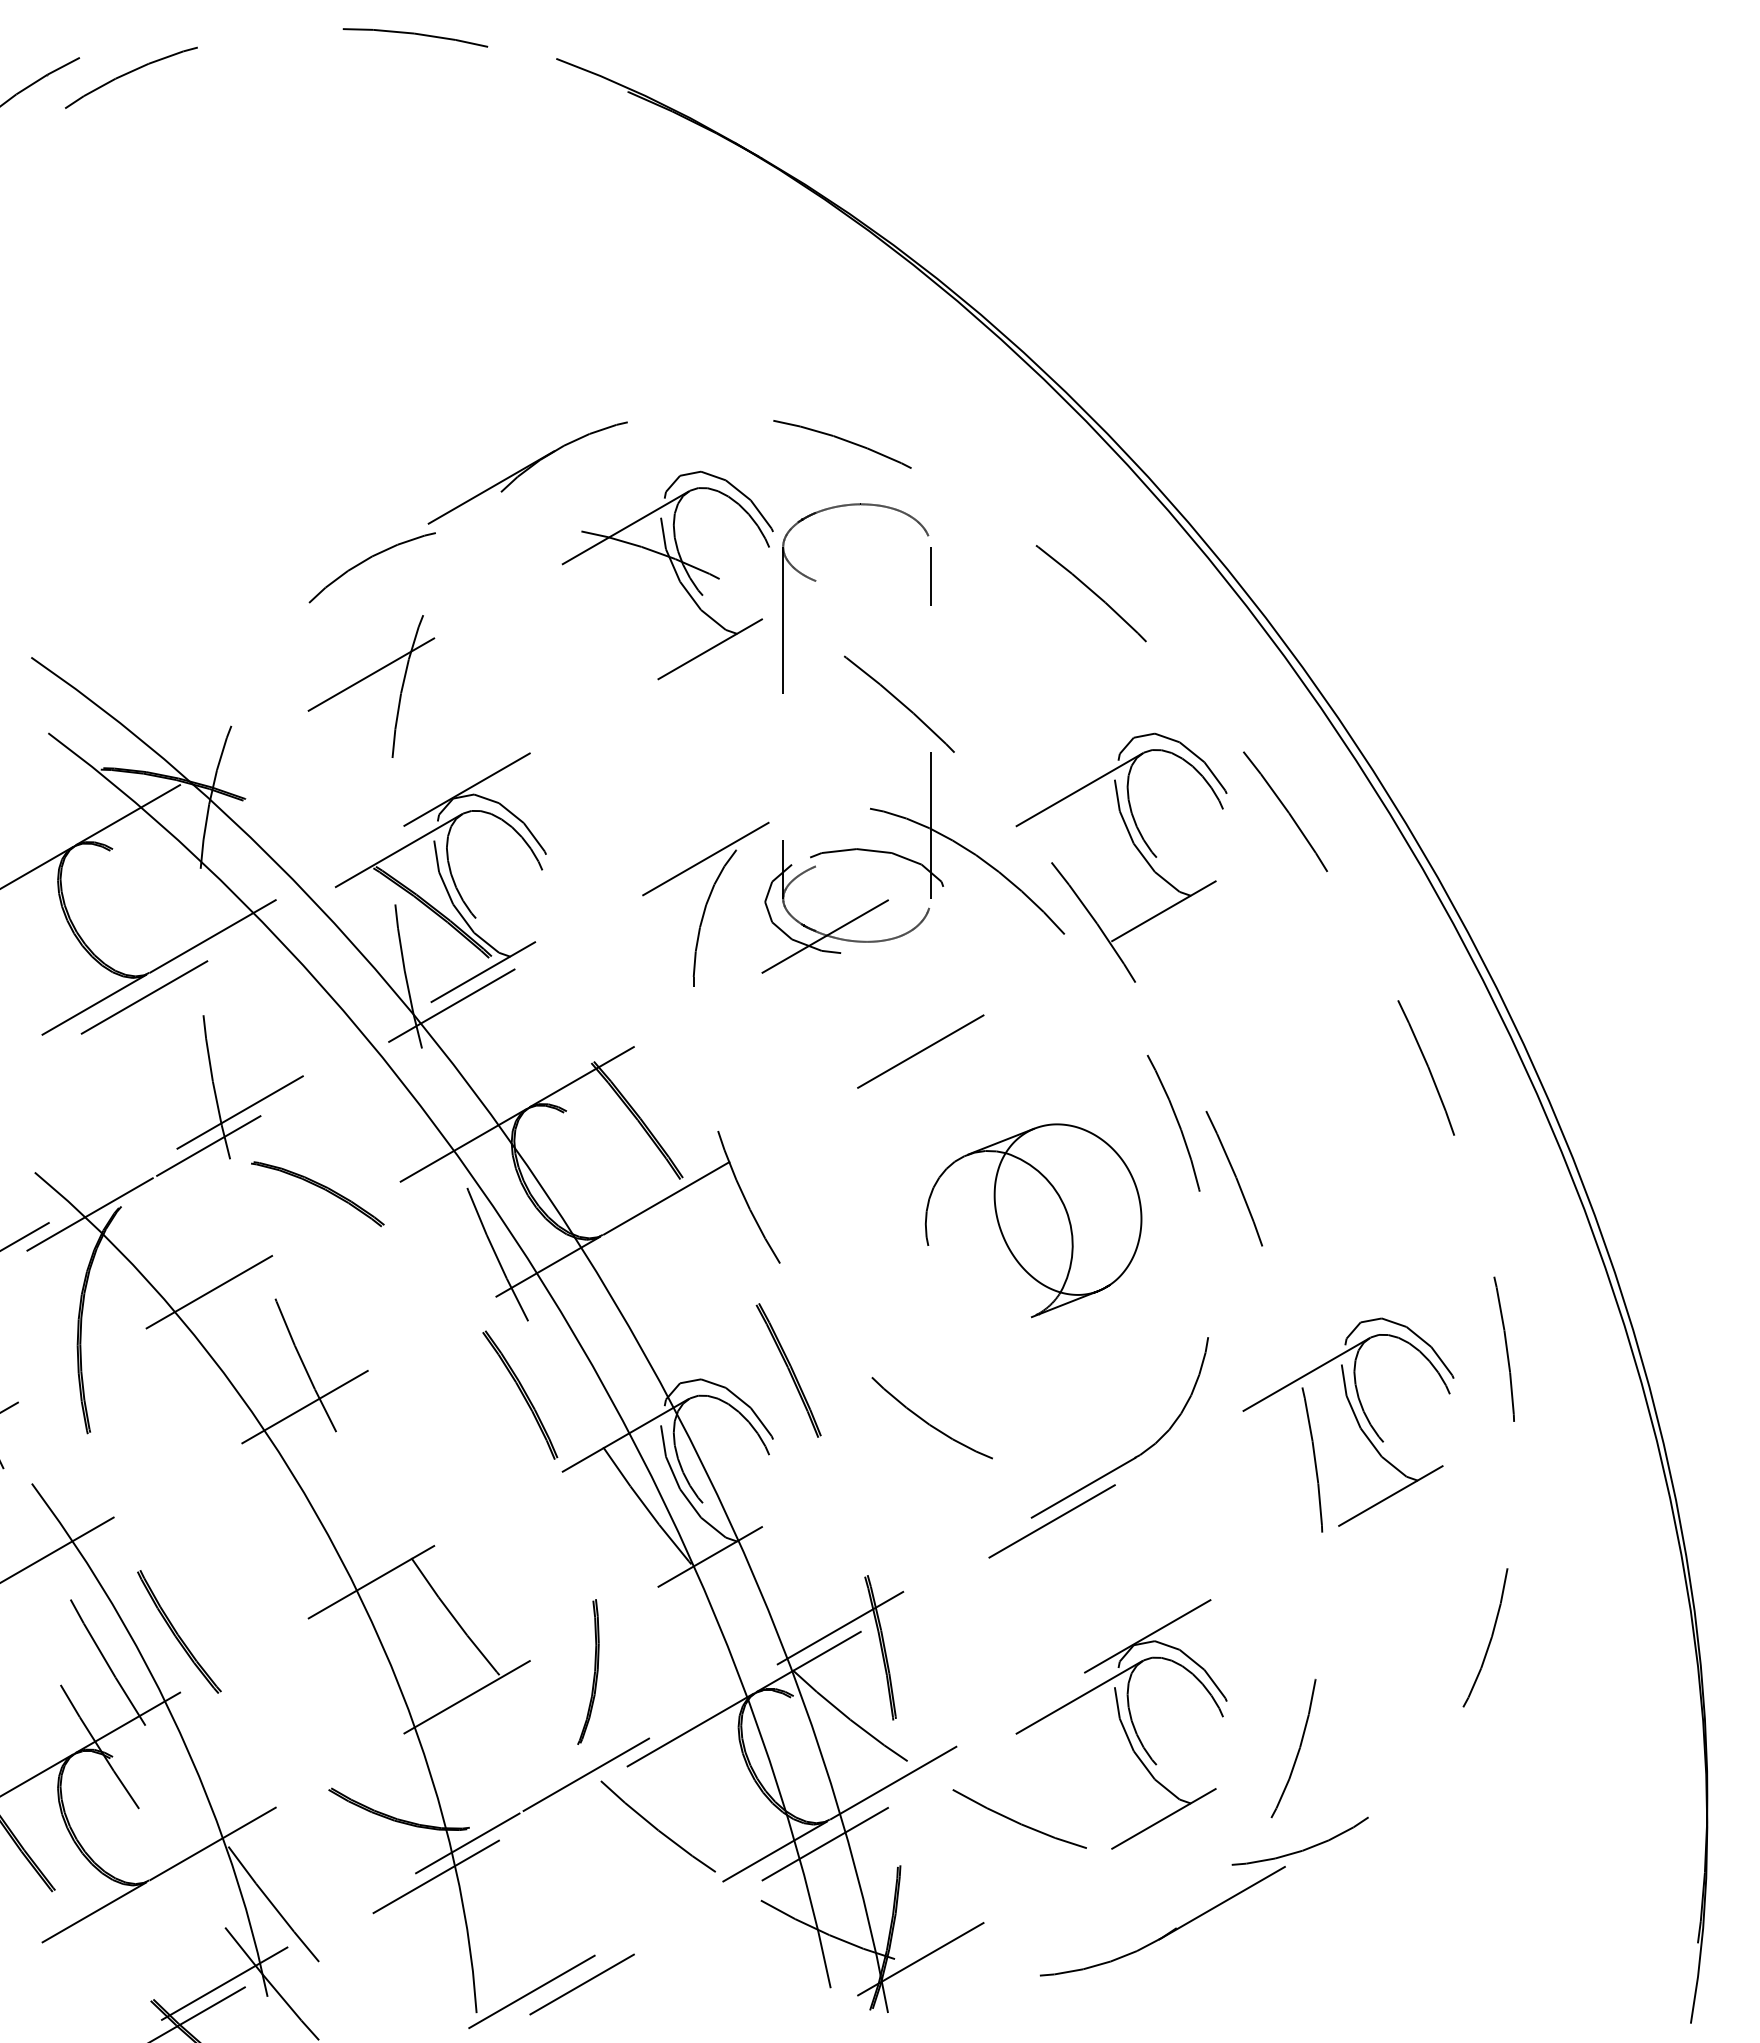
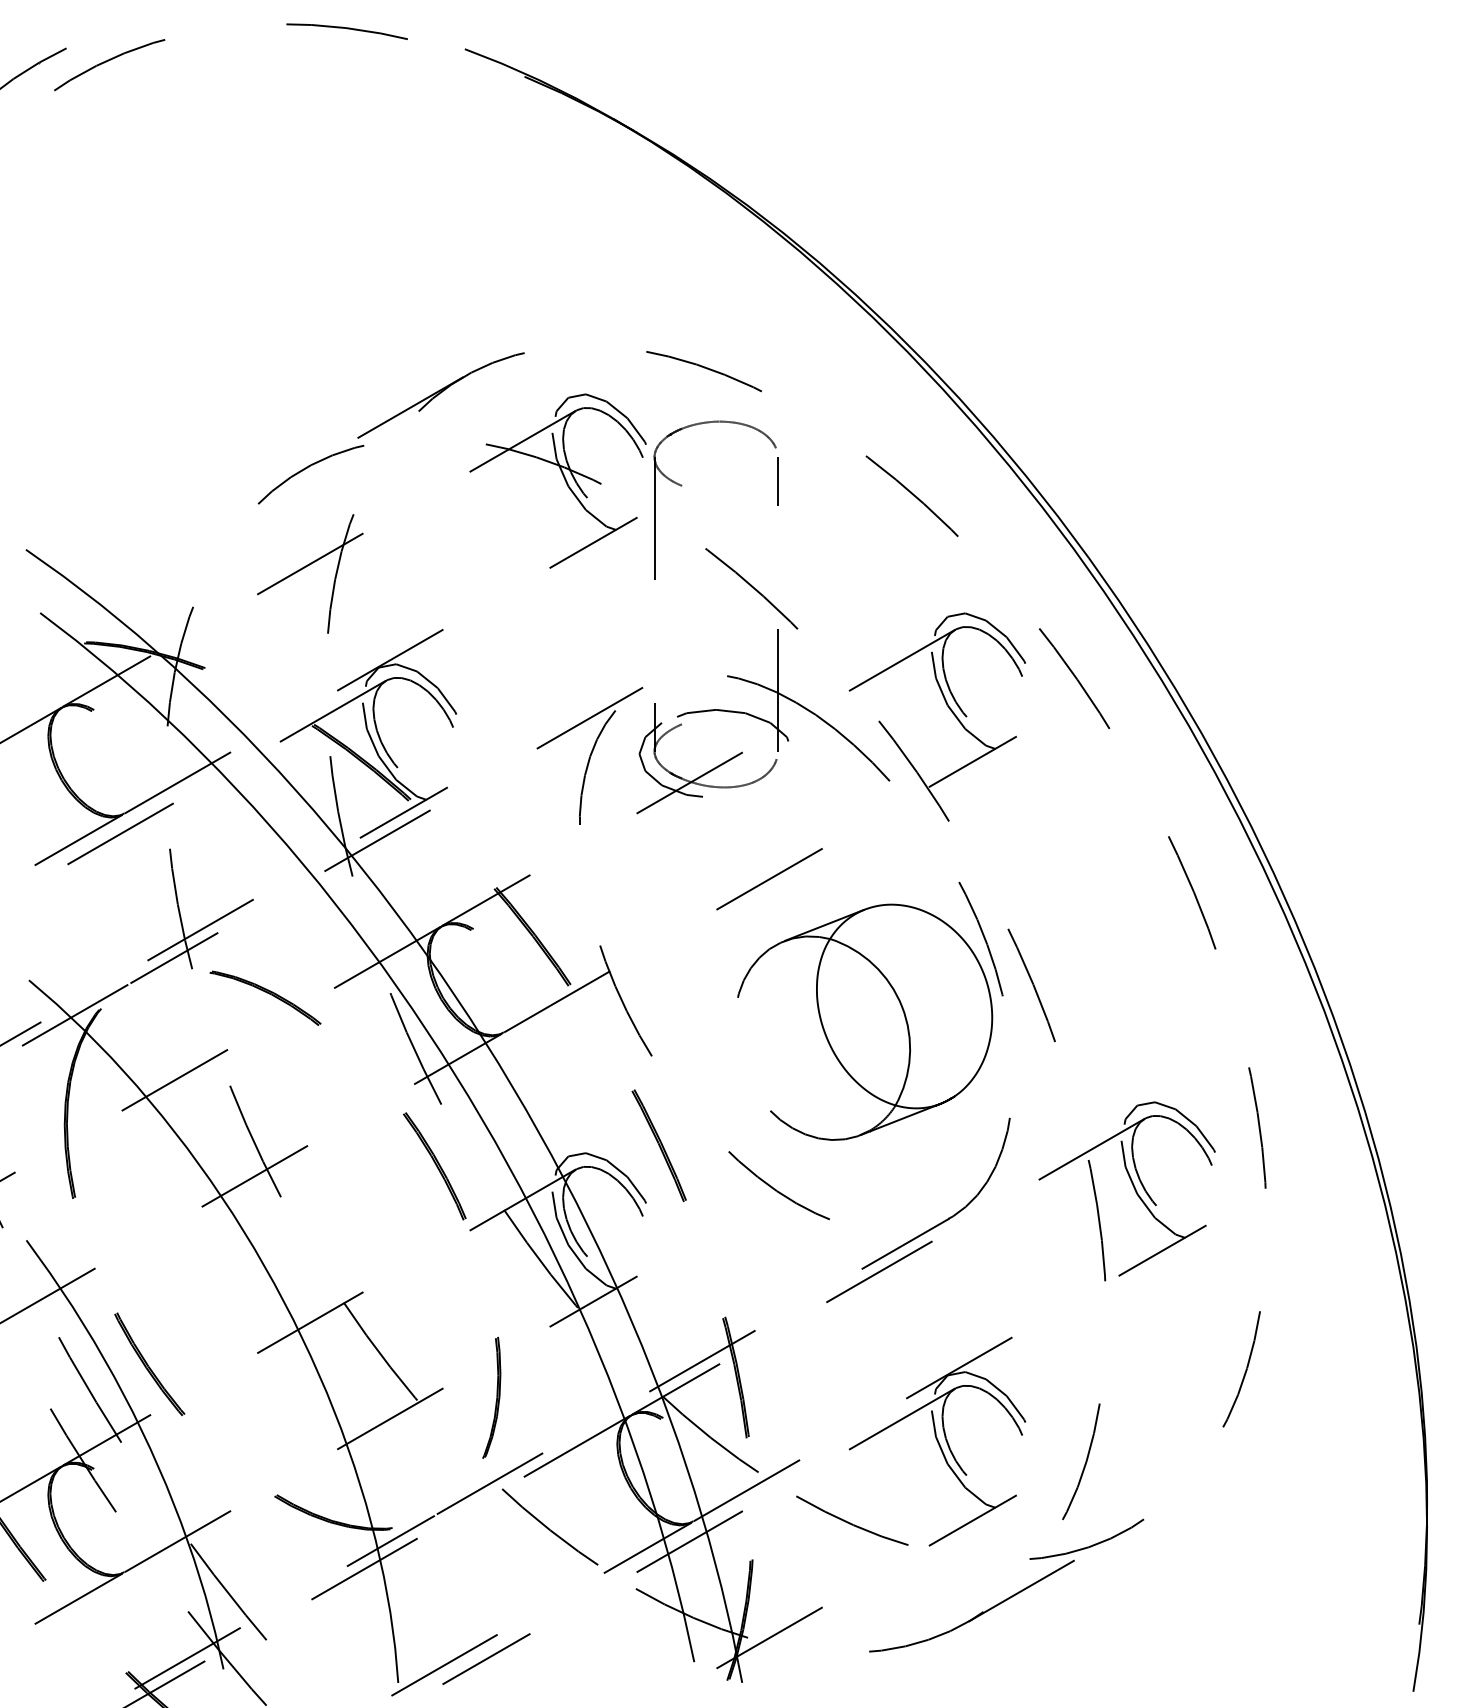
part: (1034, 1222) -> (864, 1022), size x1.43

